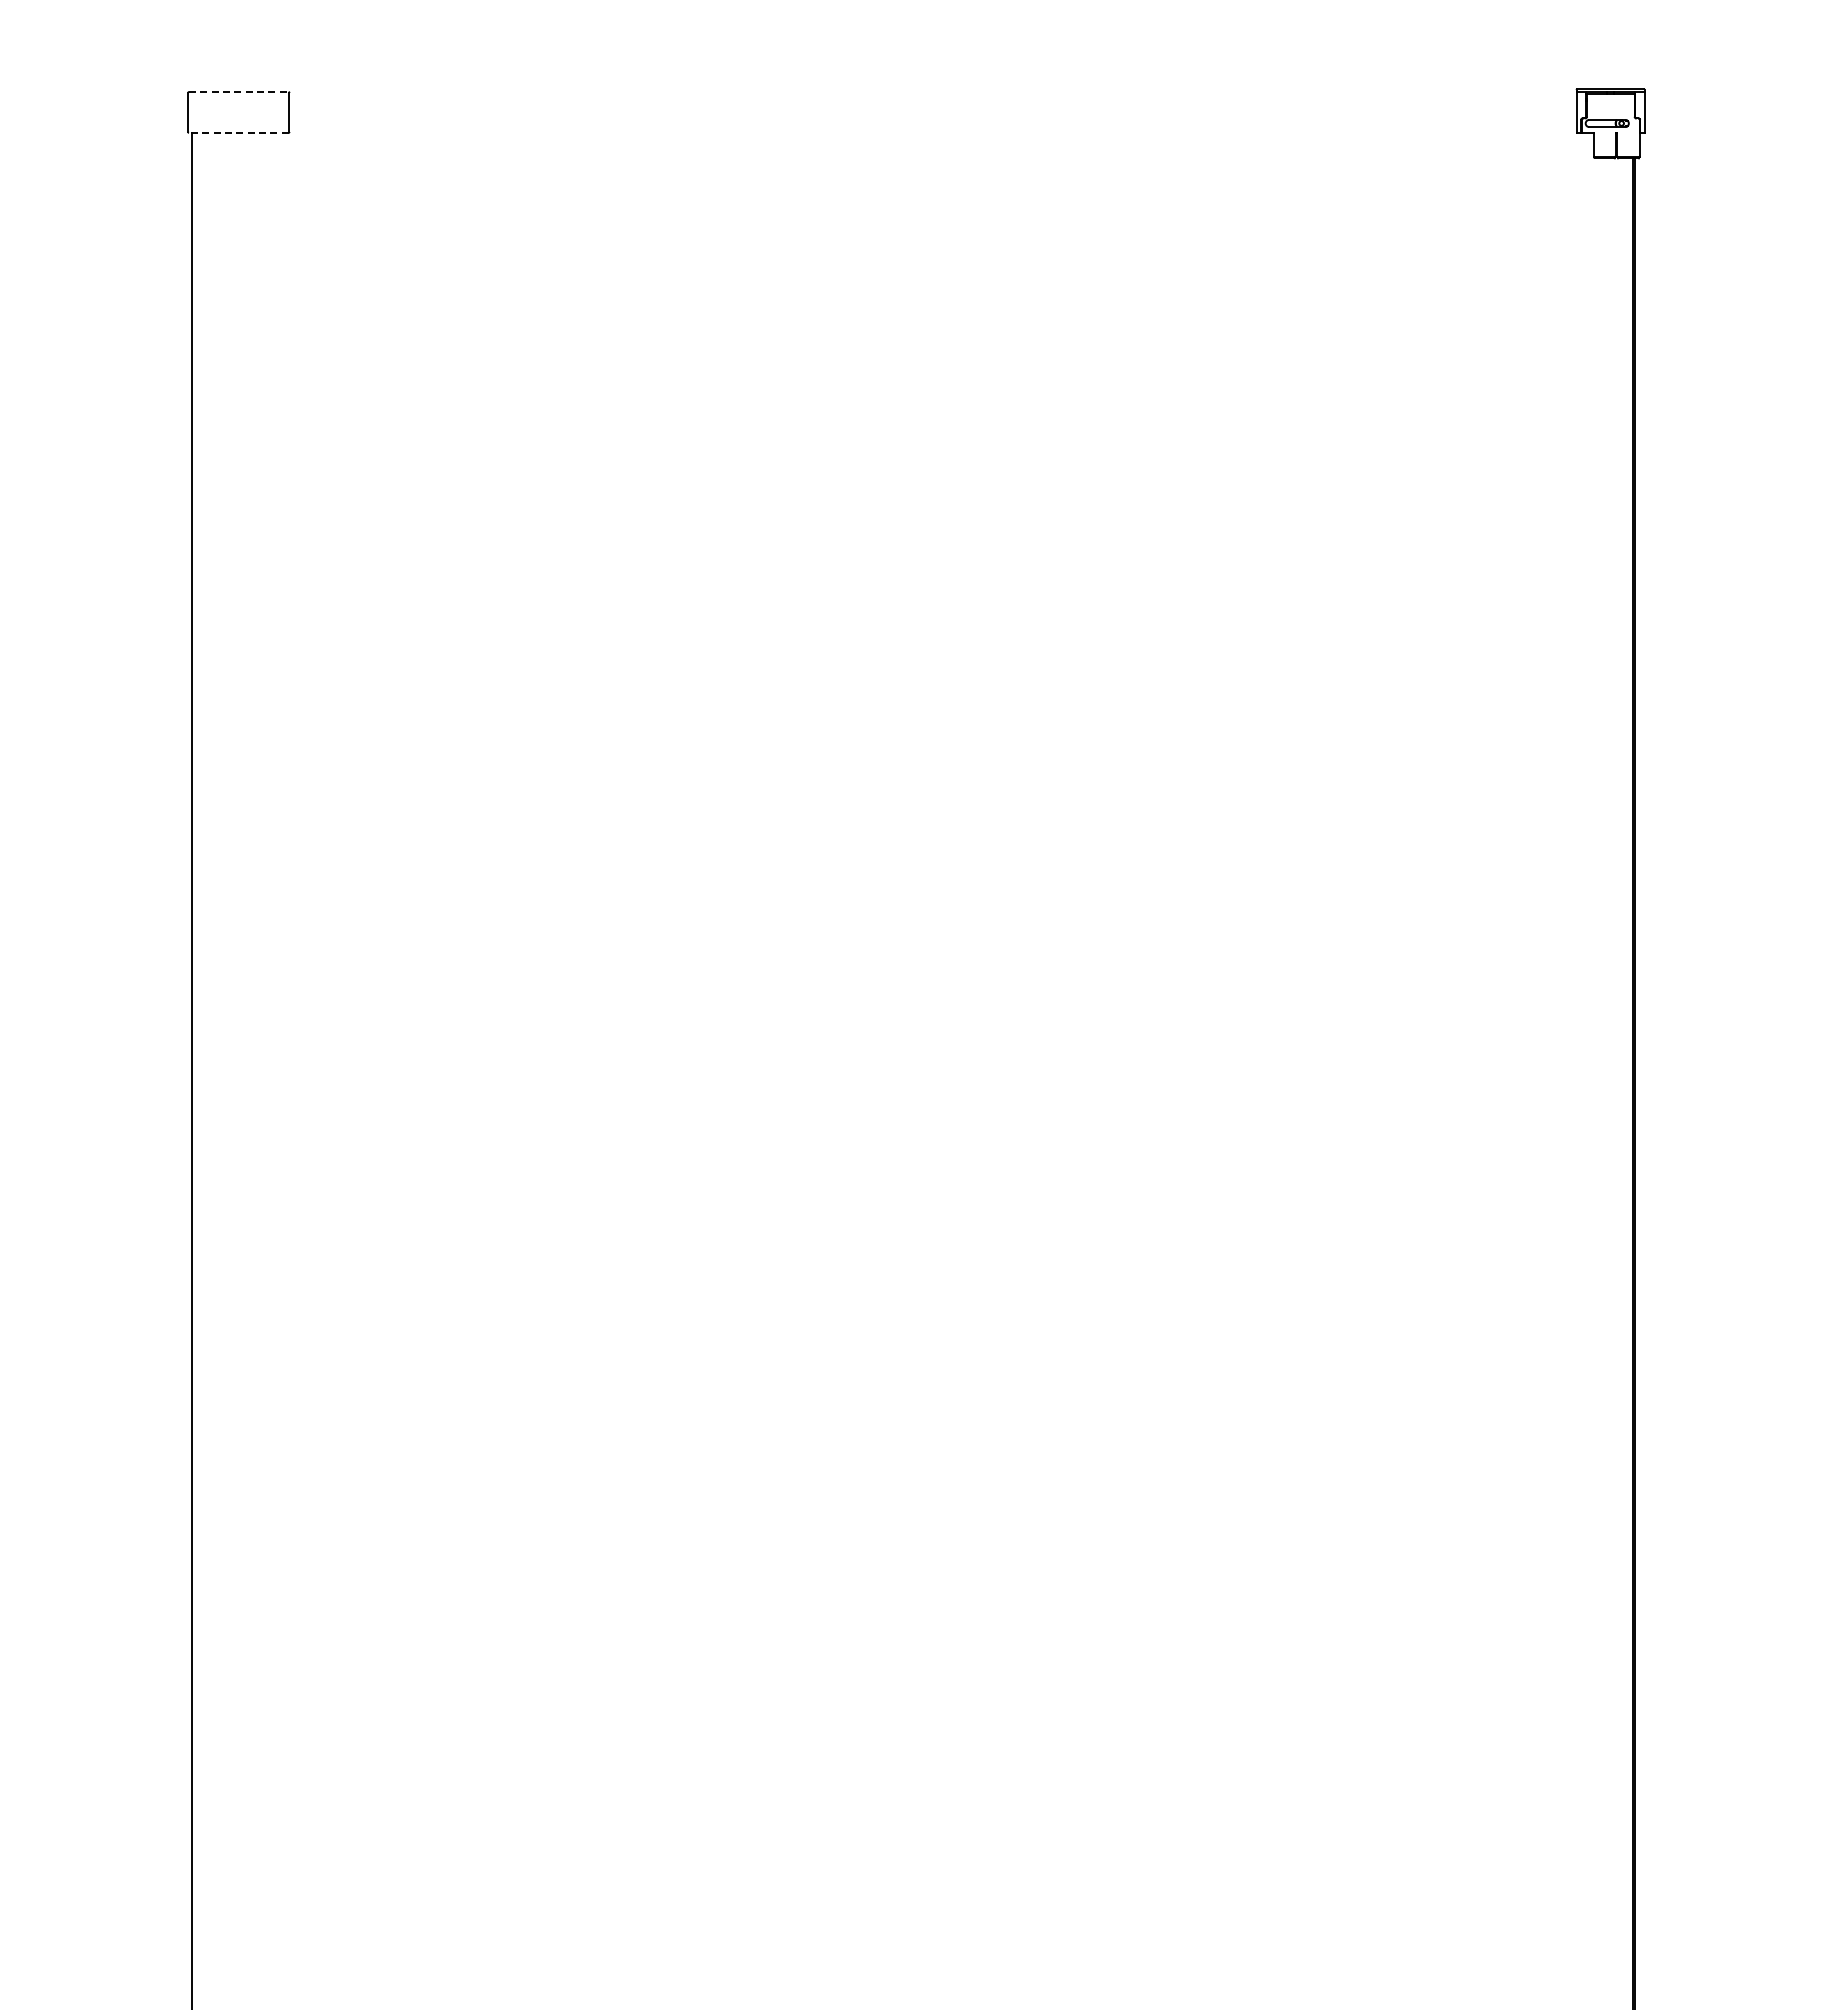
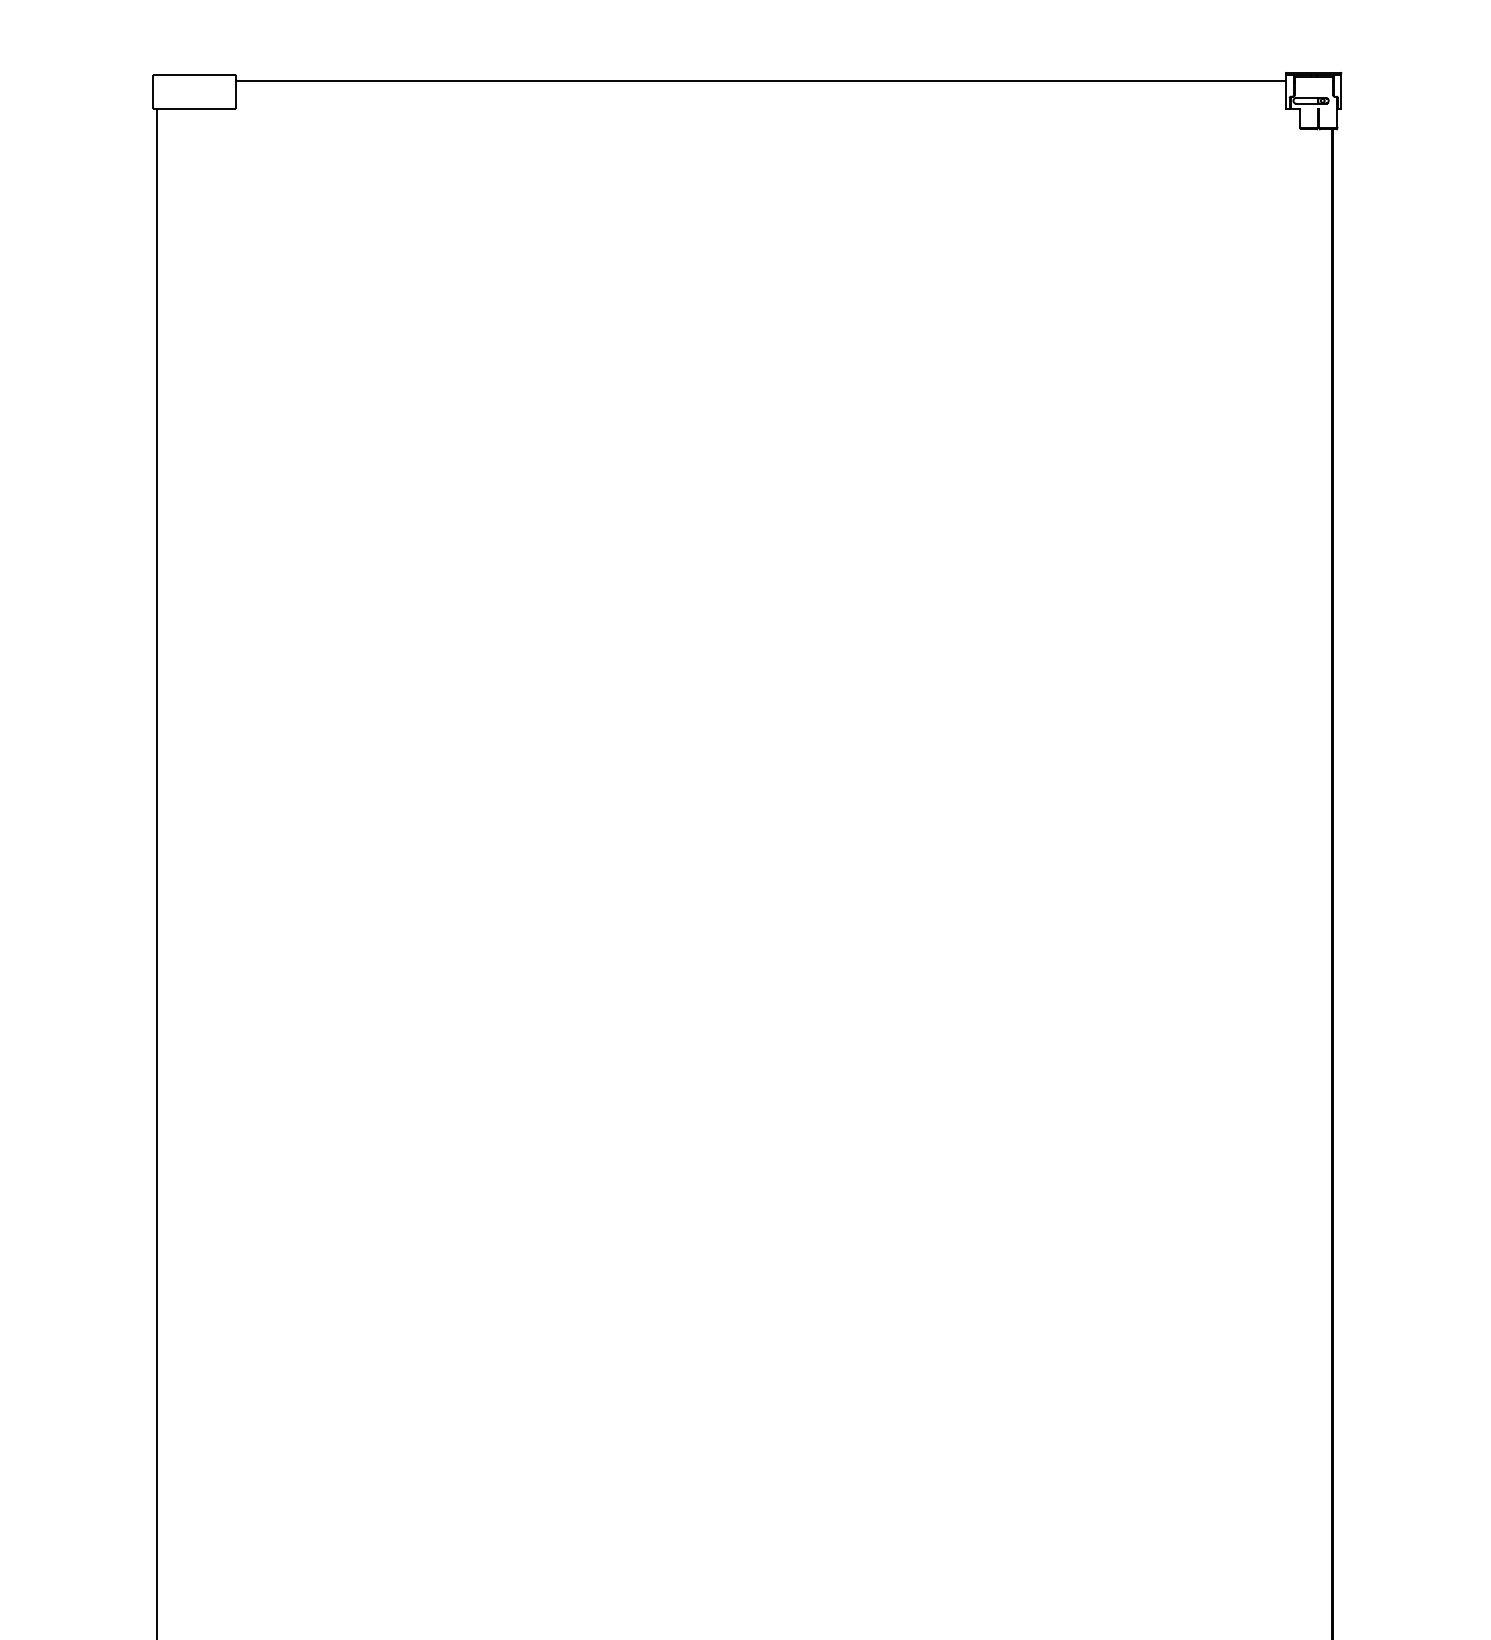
line: (238, 92) -> (194, 75), dashed -> solid
line: (932, 99) -> (760, 81), added
line: (238, 132) -> (194, 108), dashed -> solid

